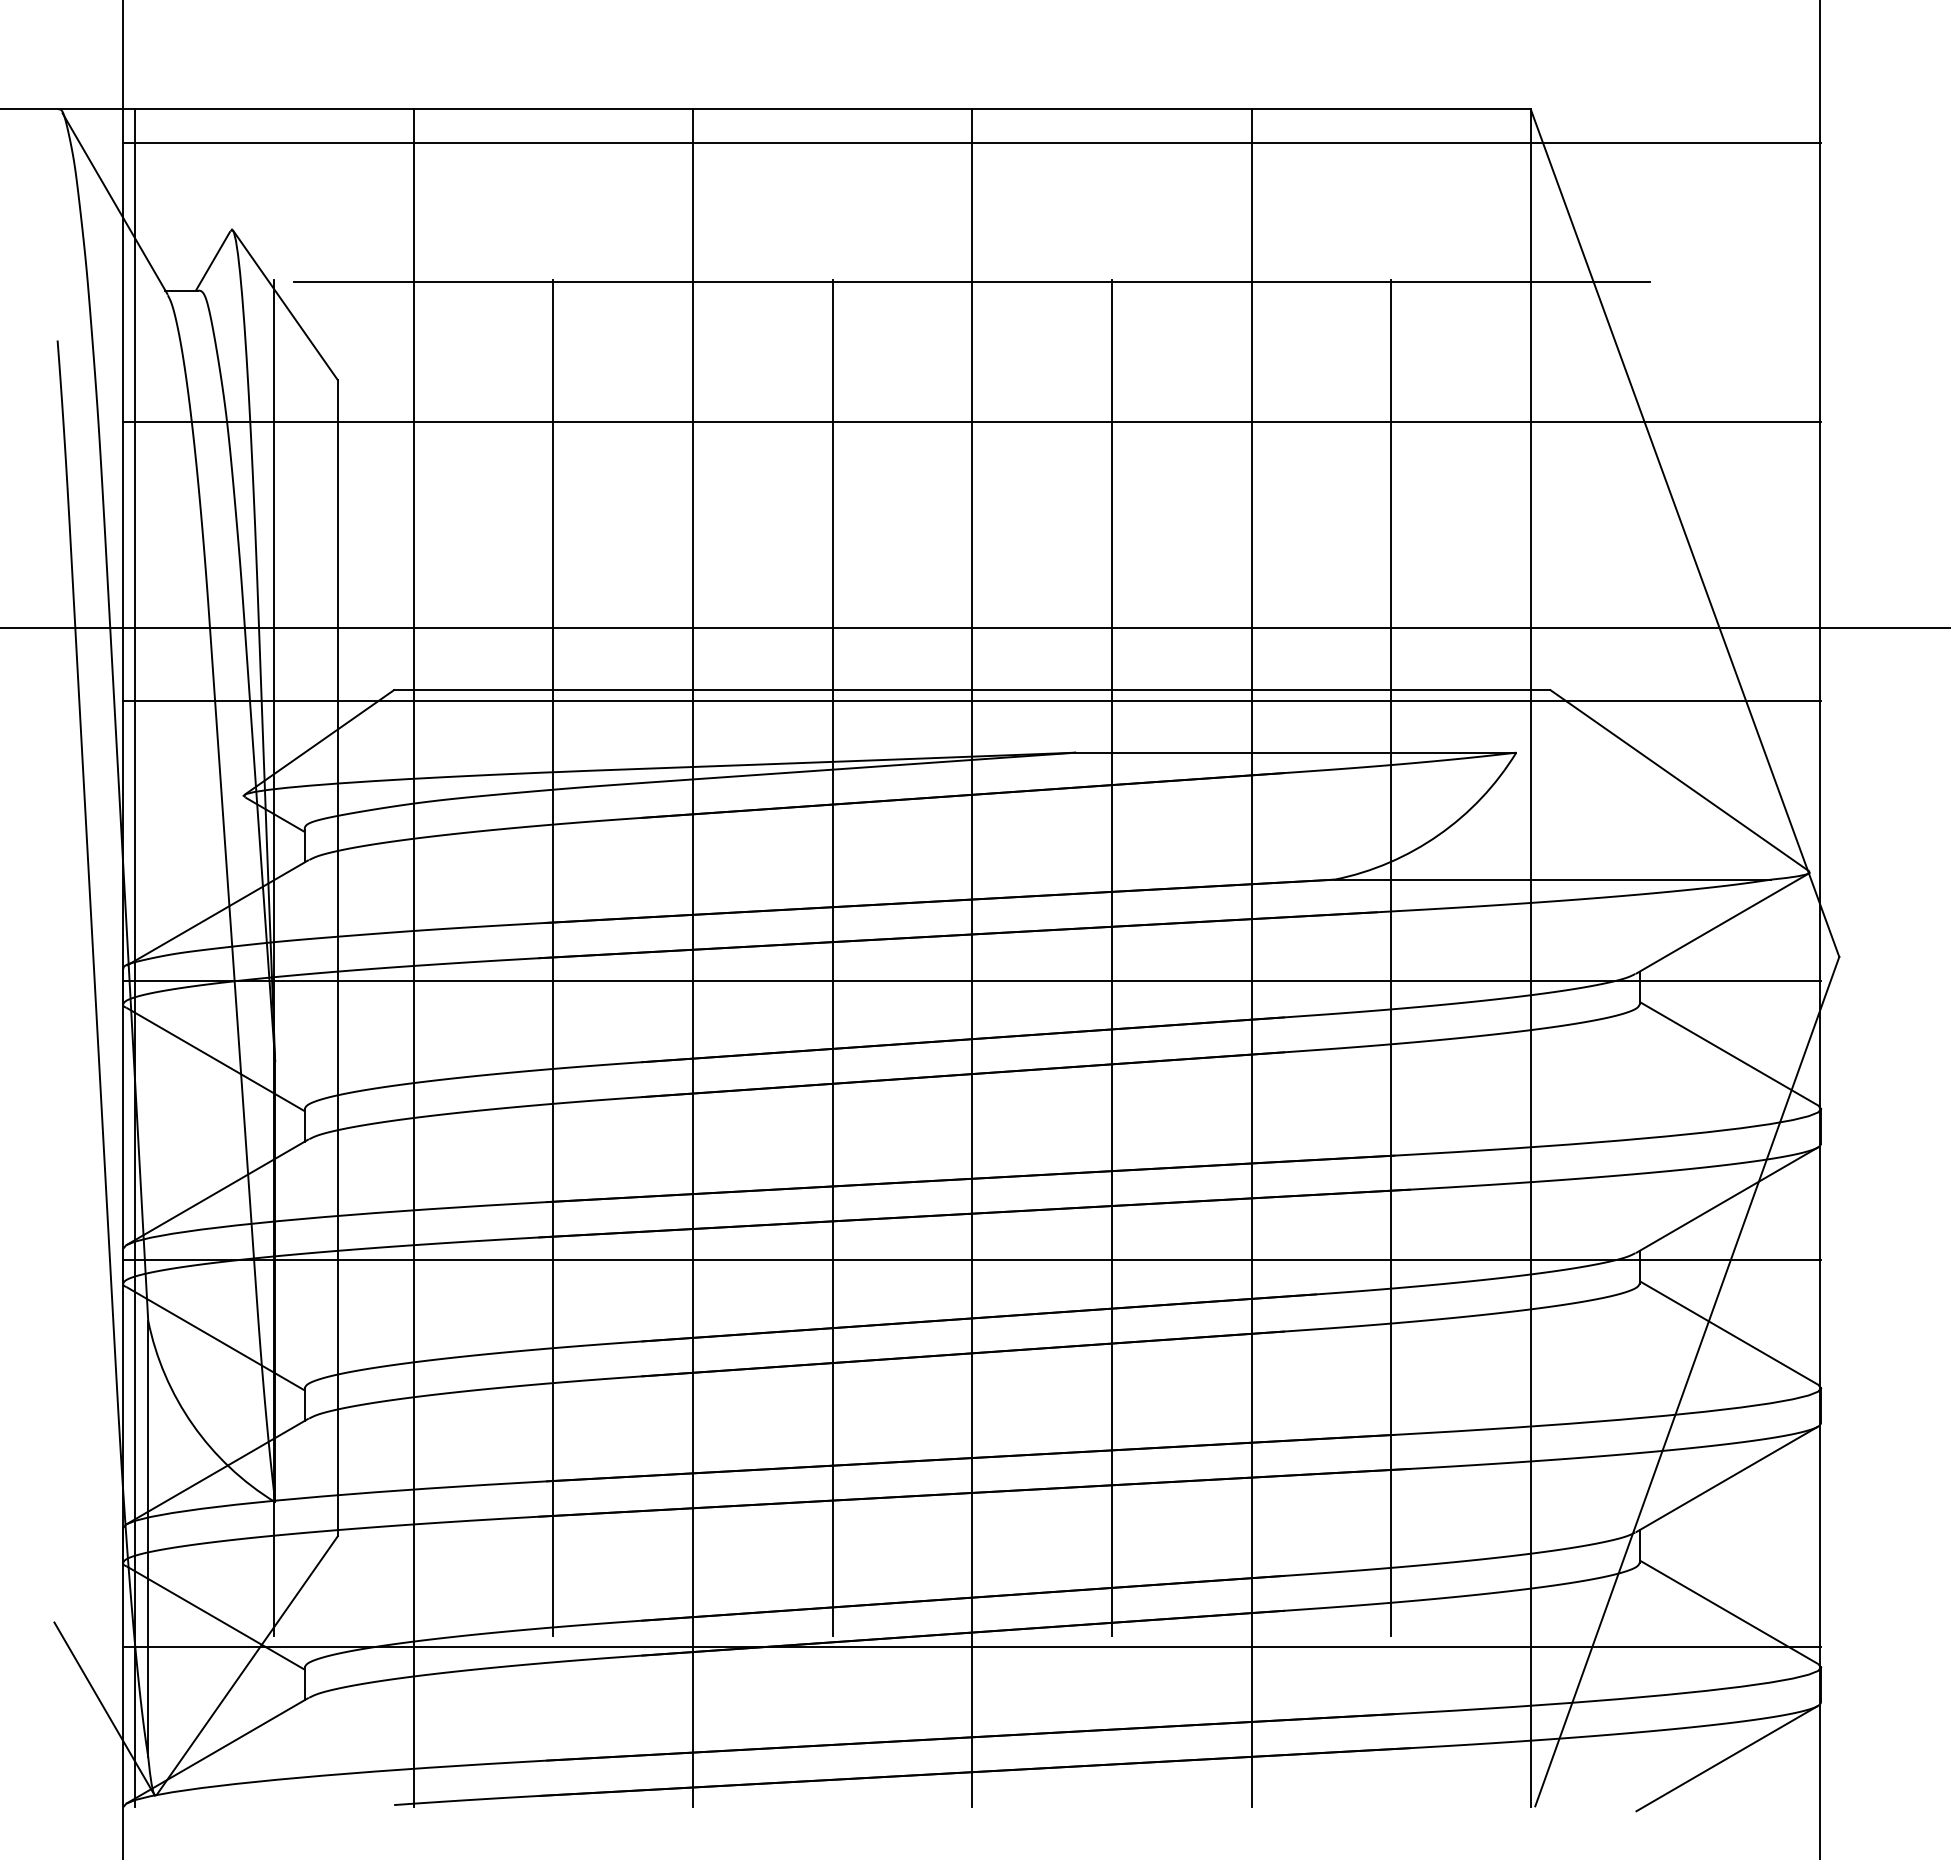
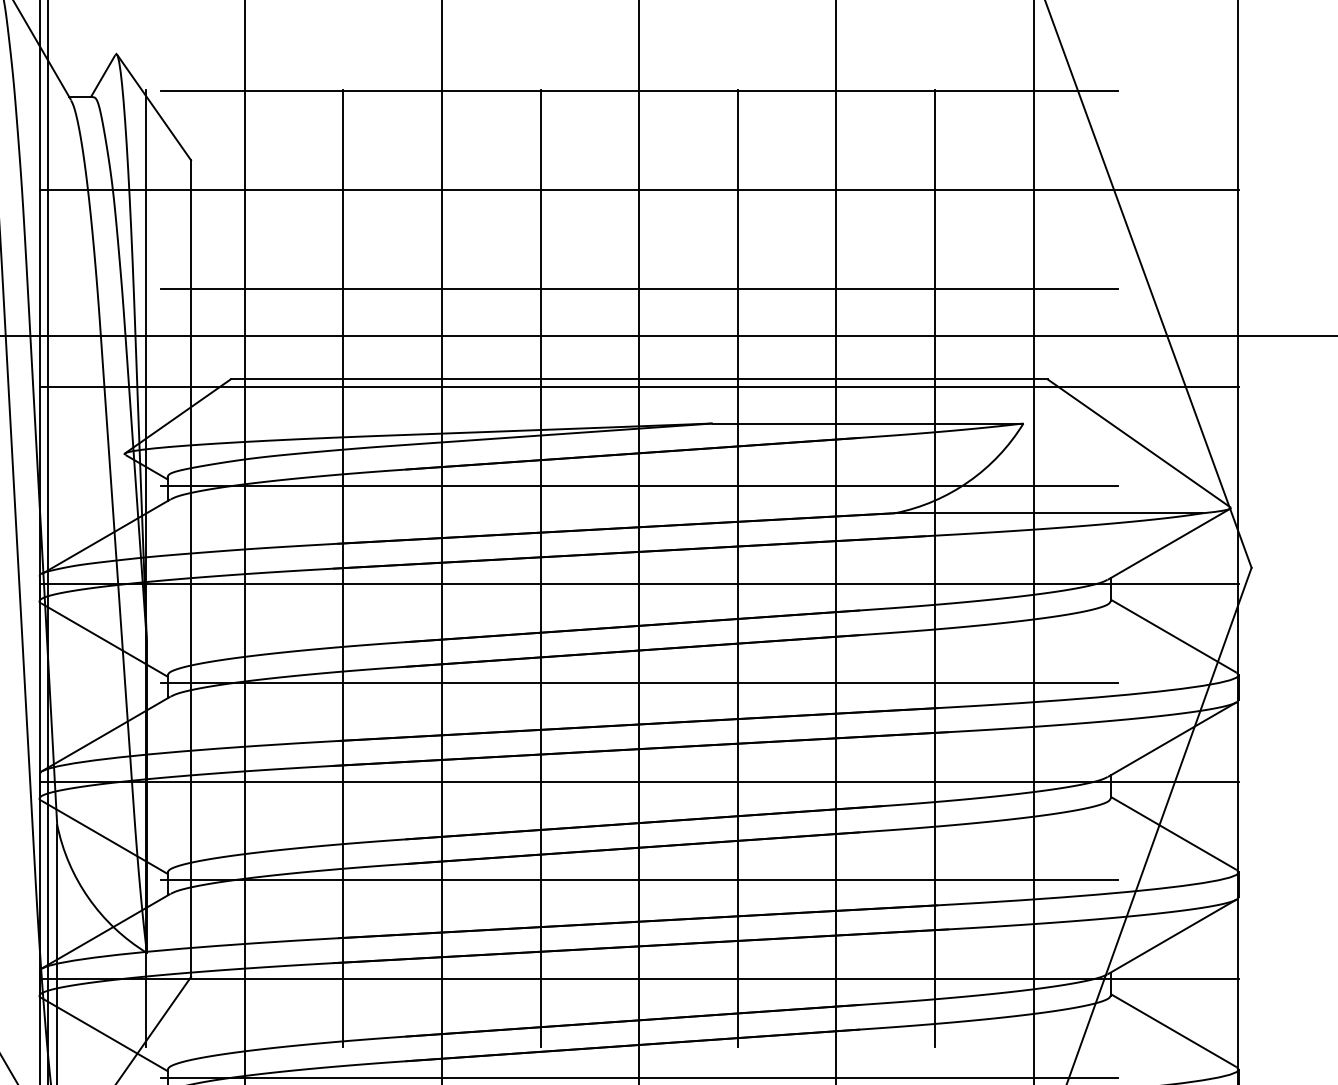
line: (972, 561) -> (639, 288), added
line: (972, 840) -> (639, 485), added
line: (972, 1120) -> (639, 683), added
line: (972, 1399) -> (639, 880), added
line: (972, 1647) -> (639, 979), moved
line: (972, 1678) -> (639, 1077), added

